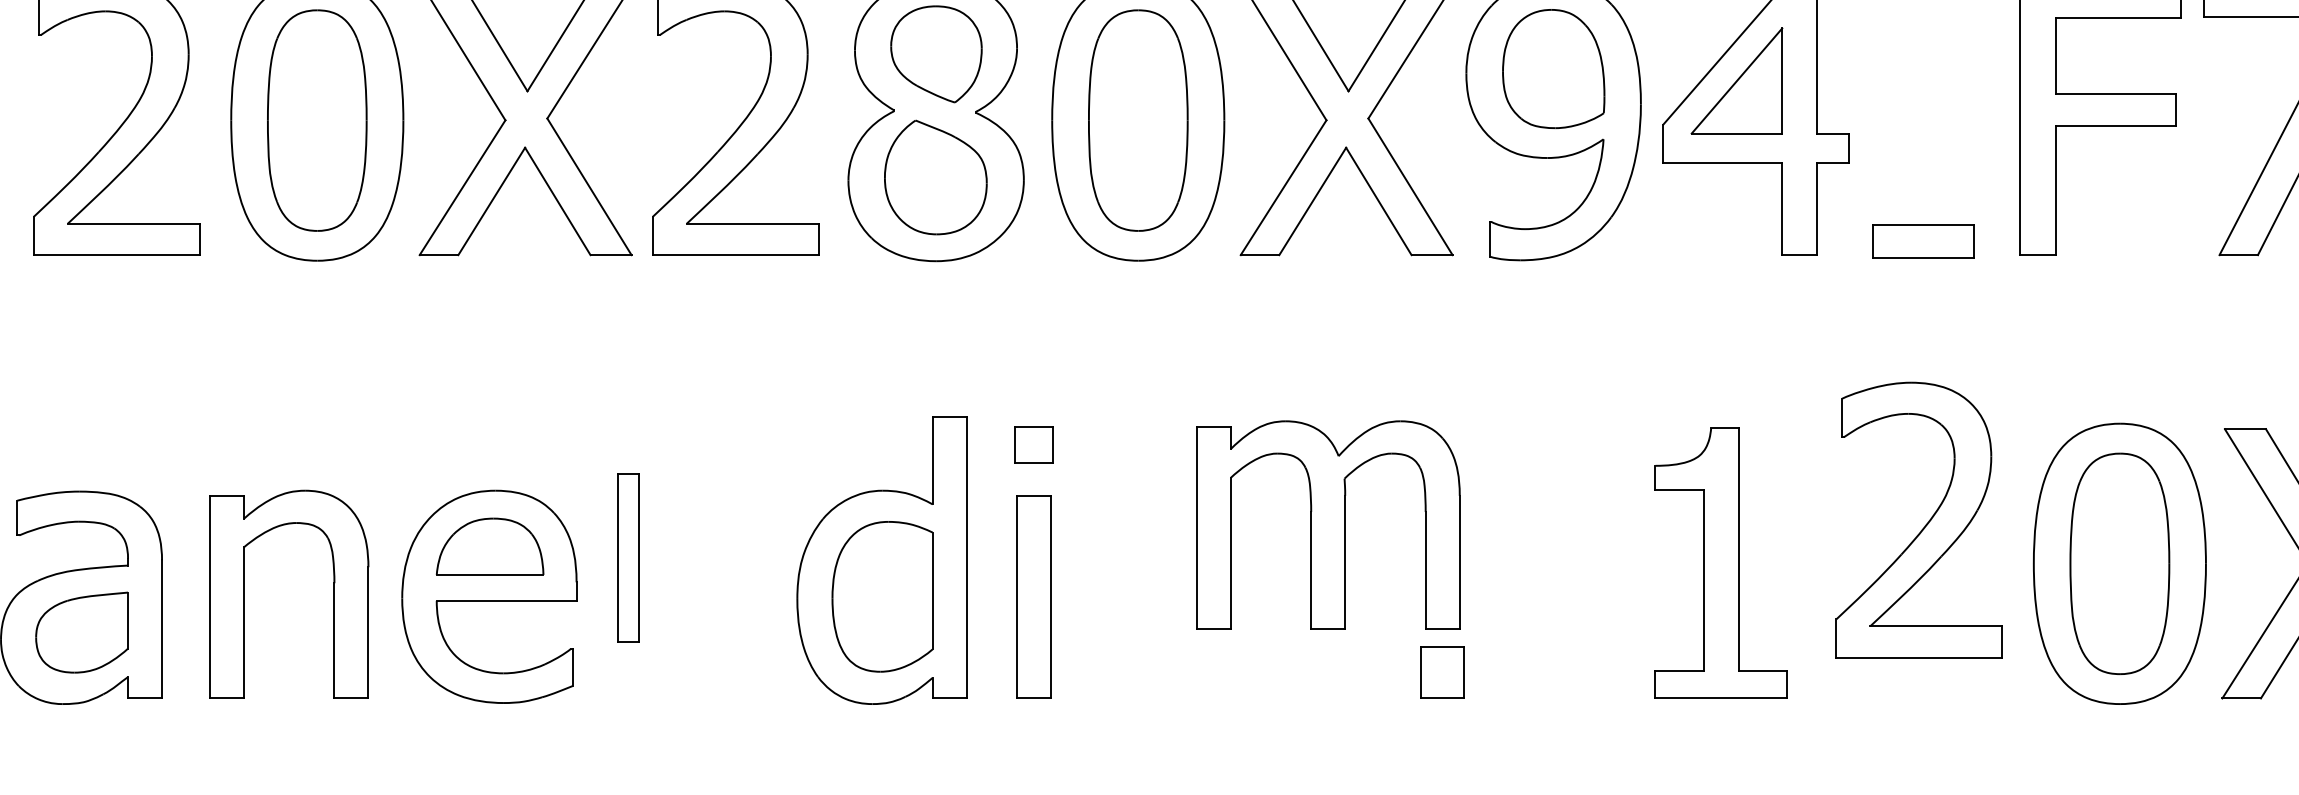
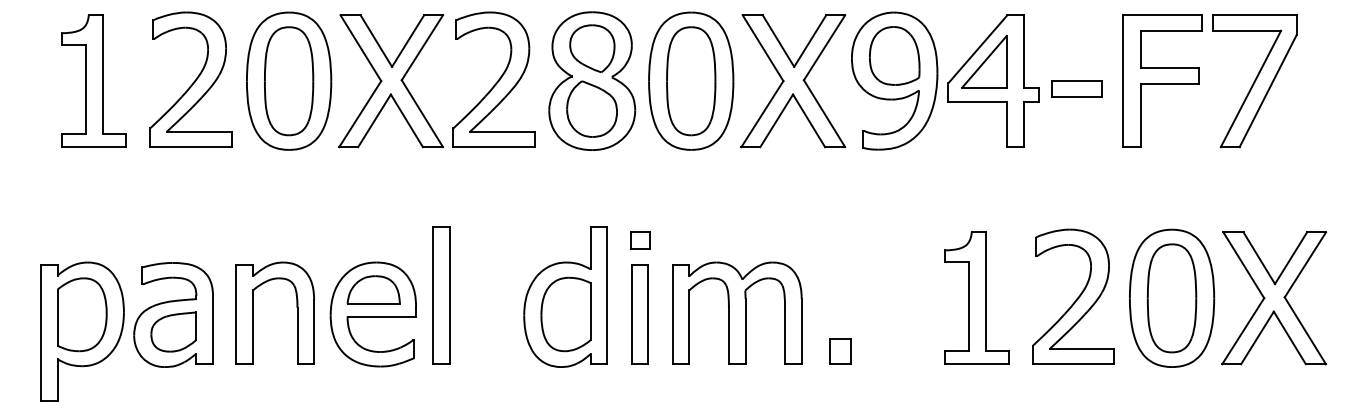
part: (1922, 239) -> (1076, 88), moved
part: (1918, 519) -> (1073, 296), moved
part: (1328, 523) -> (737, 312), moved
part: (628, 558) -> (441, 295), size x1.67

